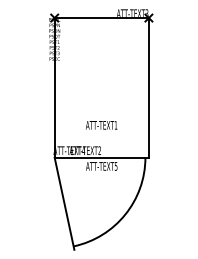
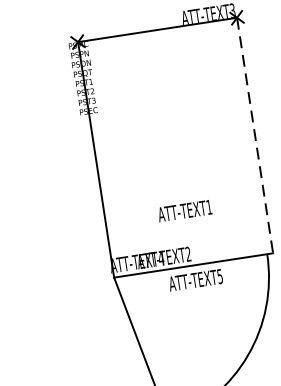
line: (148, 87) -> (254, 135), solid -> dashed

